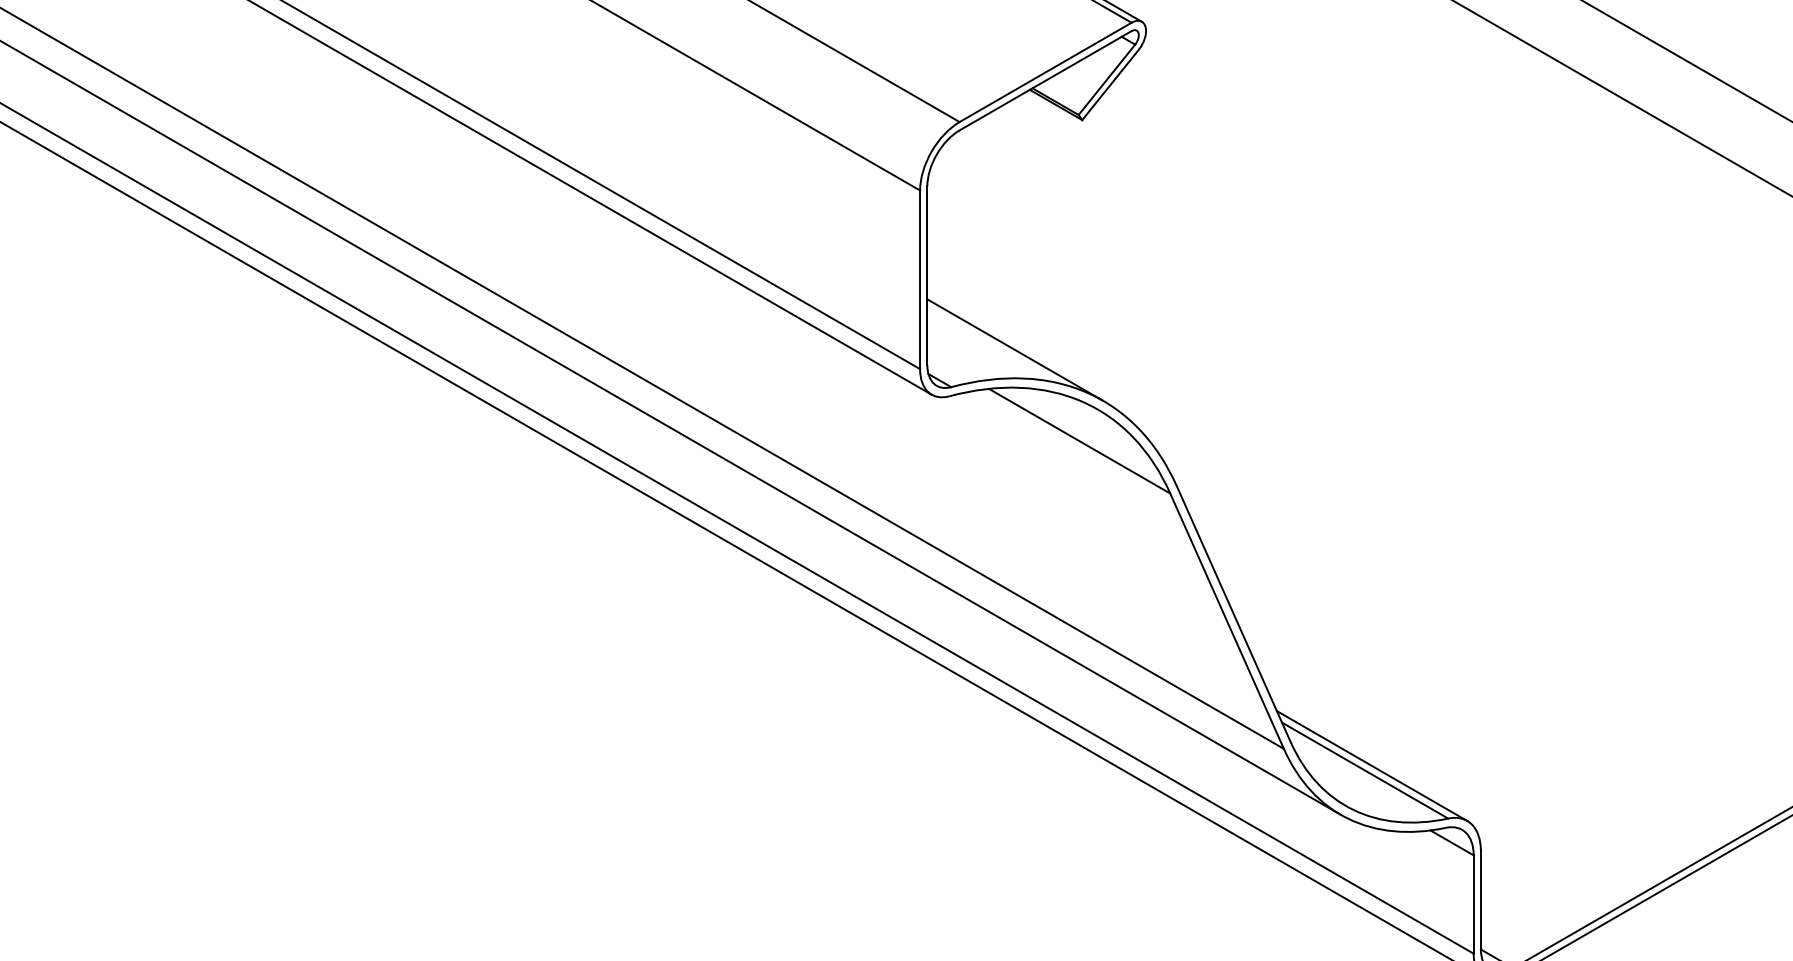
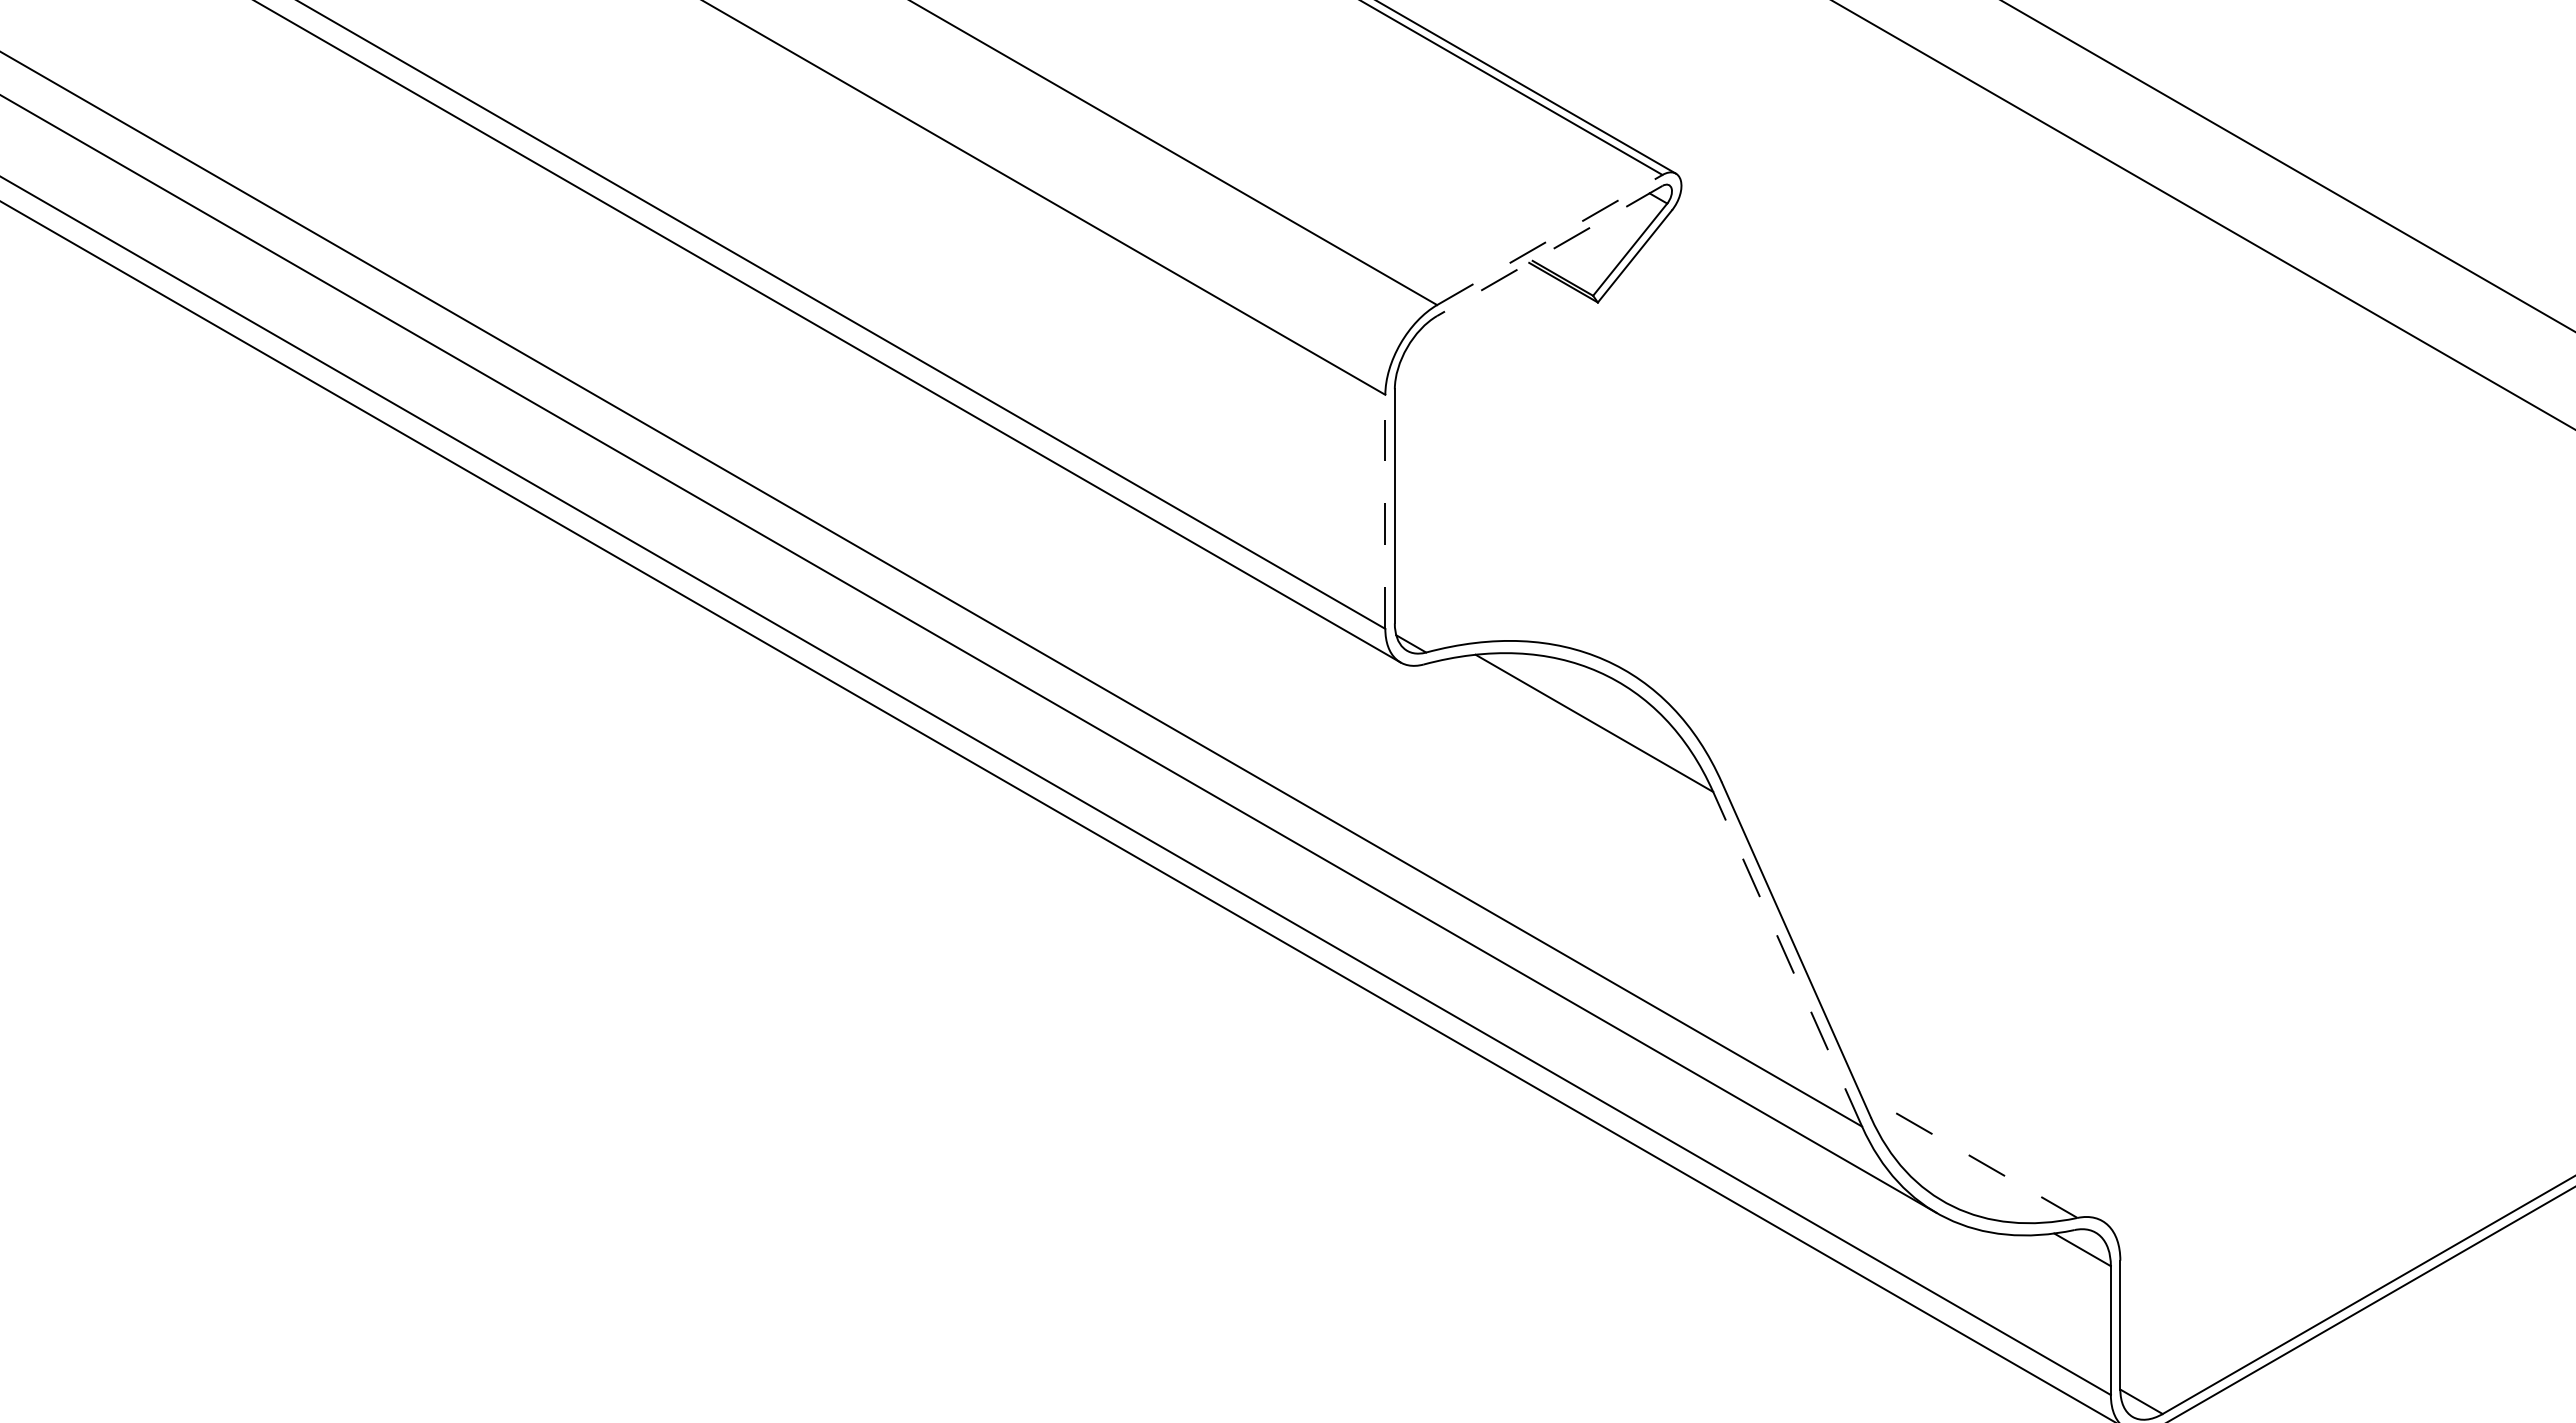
line: (1046, 72) -> (1550, 239), solid -> dashed
line: (1045, 81) -> (1549, 251), solid -> dashed
line: (920, 279) -> (1385, 511), solid -> dashed
line: (1014, 349) -> (1509, 603), removed
line: (1226, 620) -> (1787, 958), solid -> dashed
line: (1371, 766) -> (1977, 1149), removed
line: (1365, 770) -> (1968, 1155), solid -> dashed

